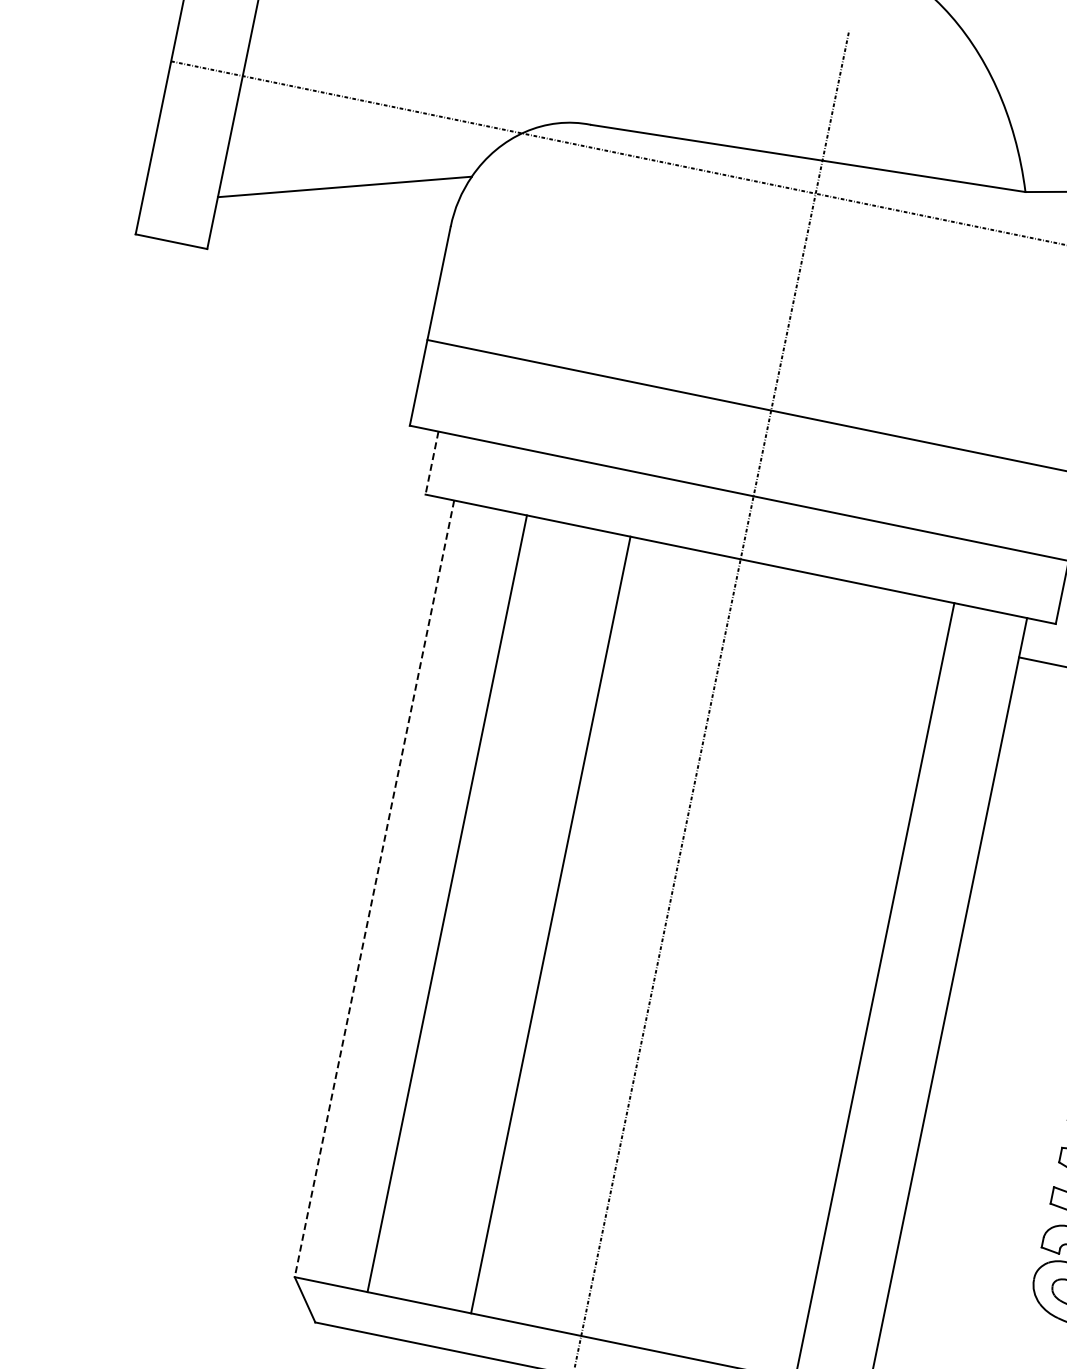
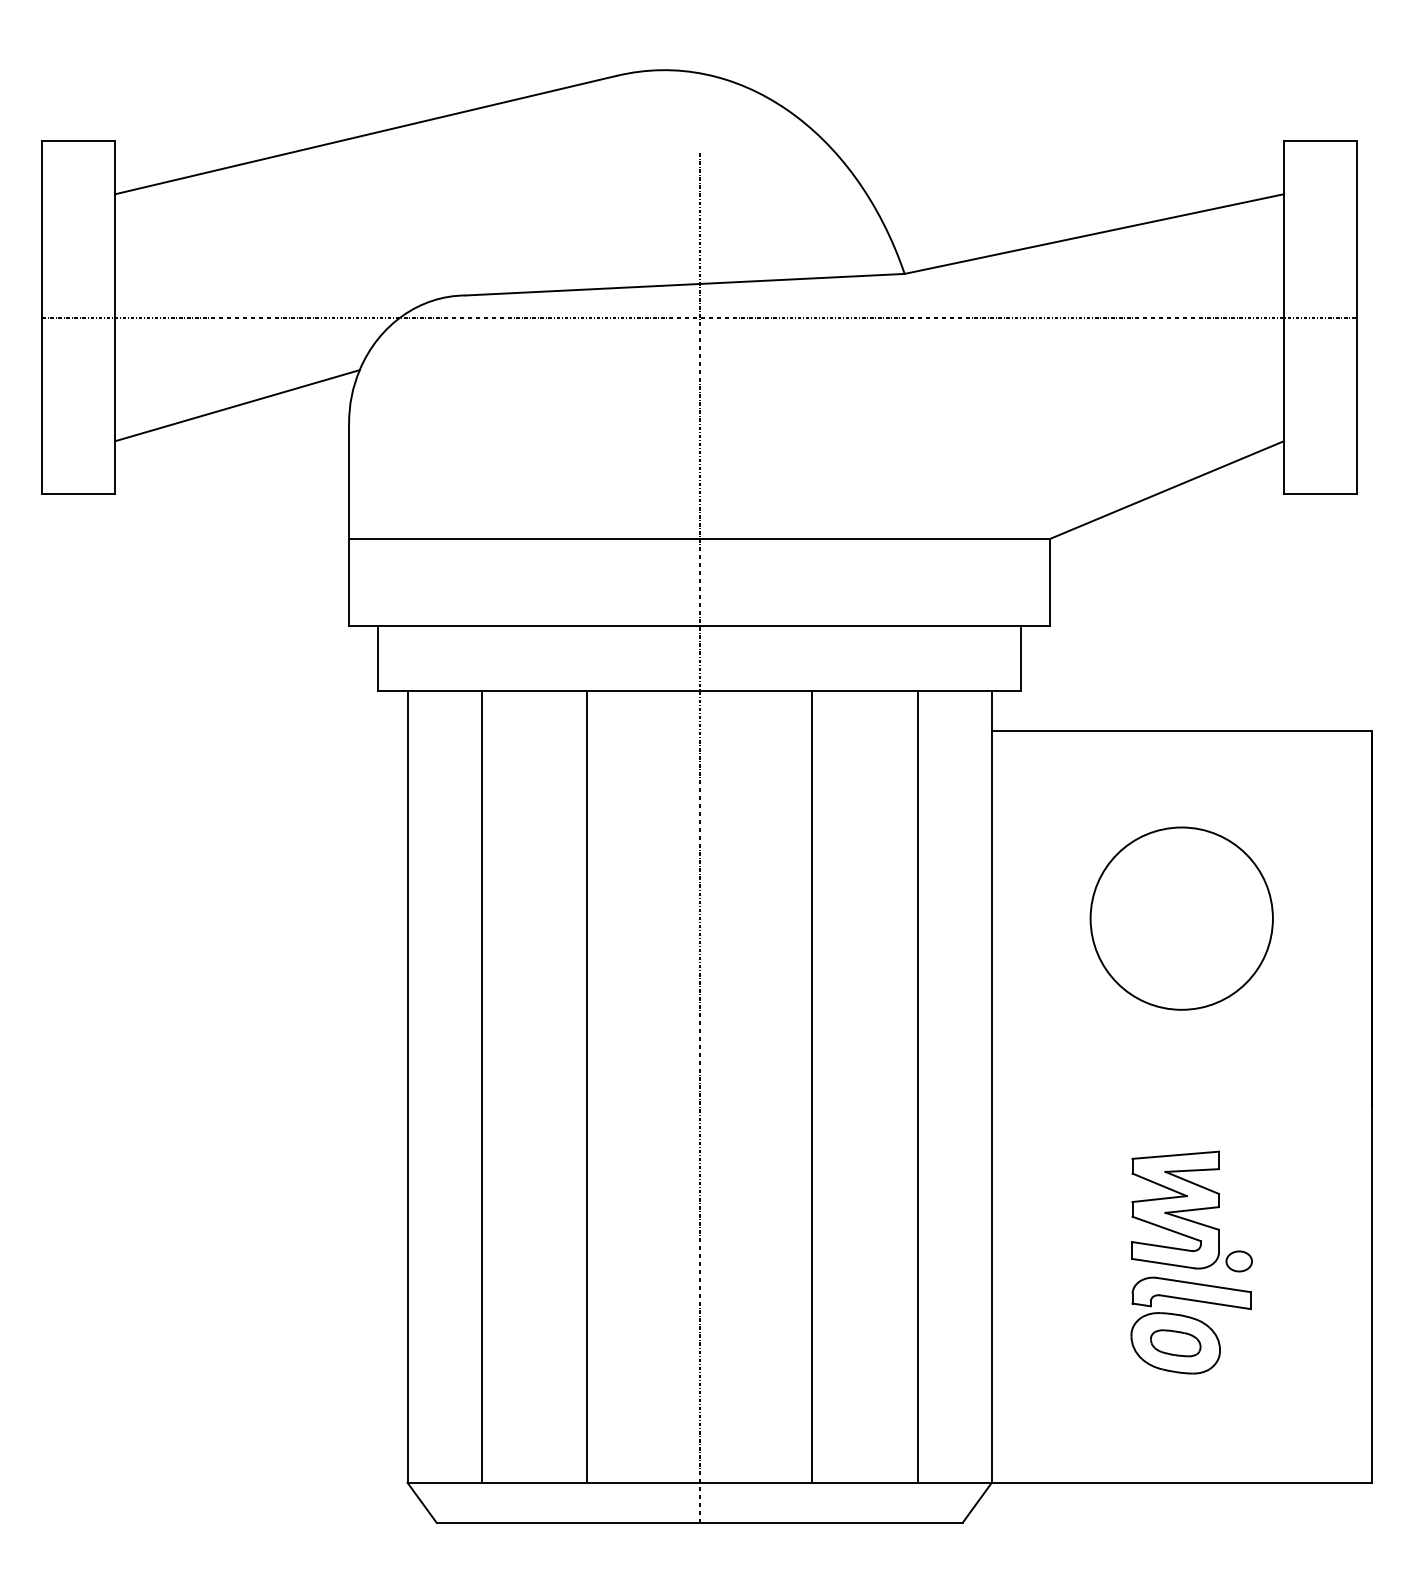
line: (432, 463) -> (378, 658), dashed -> solid
line: (374, 889) -> (407, 1087), dashed -> solid
line: (771, 970) -> (812, 1086), added

